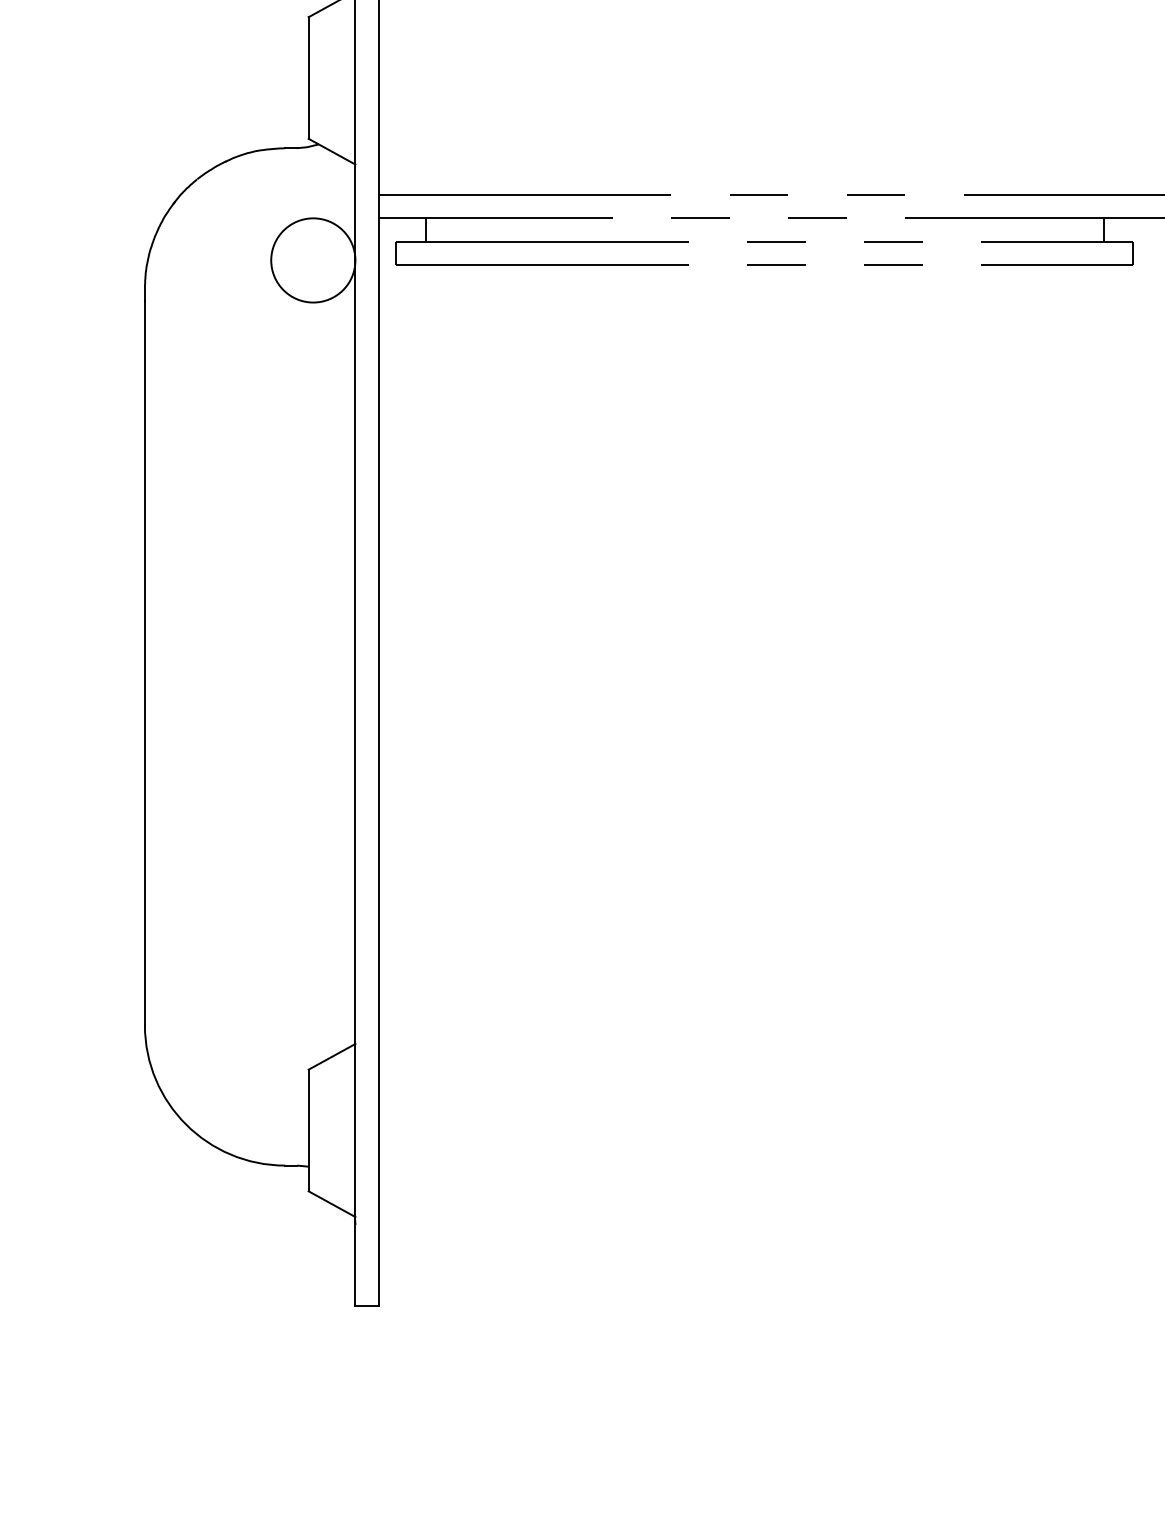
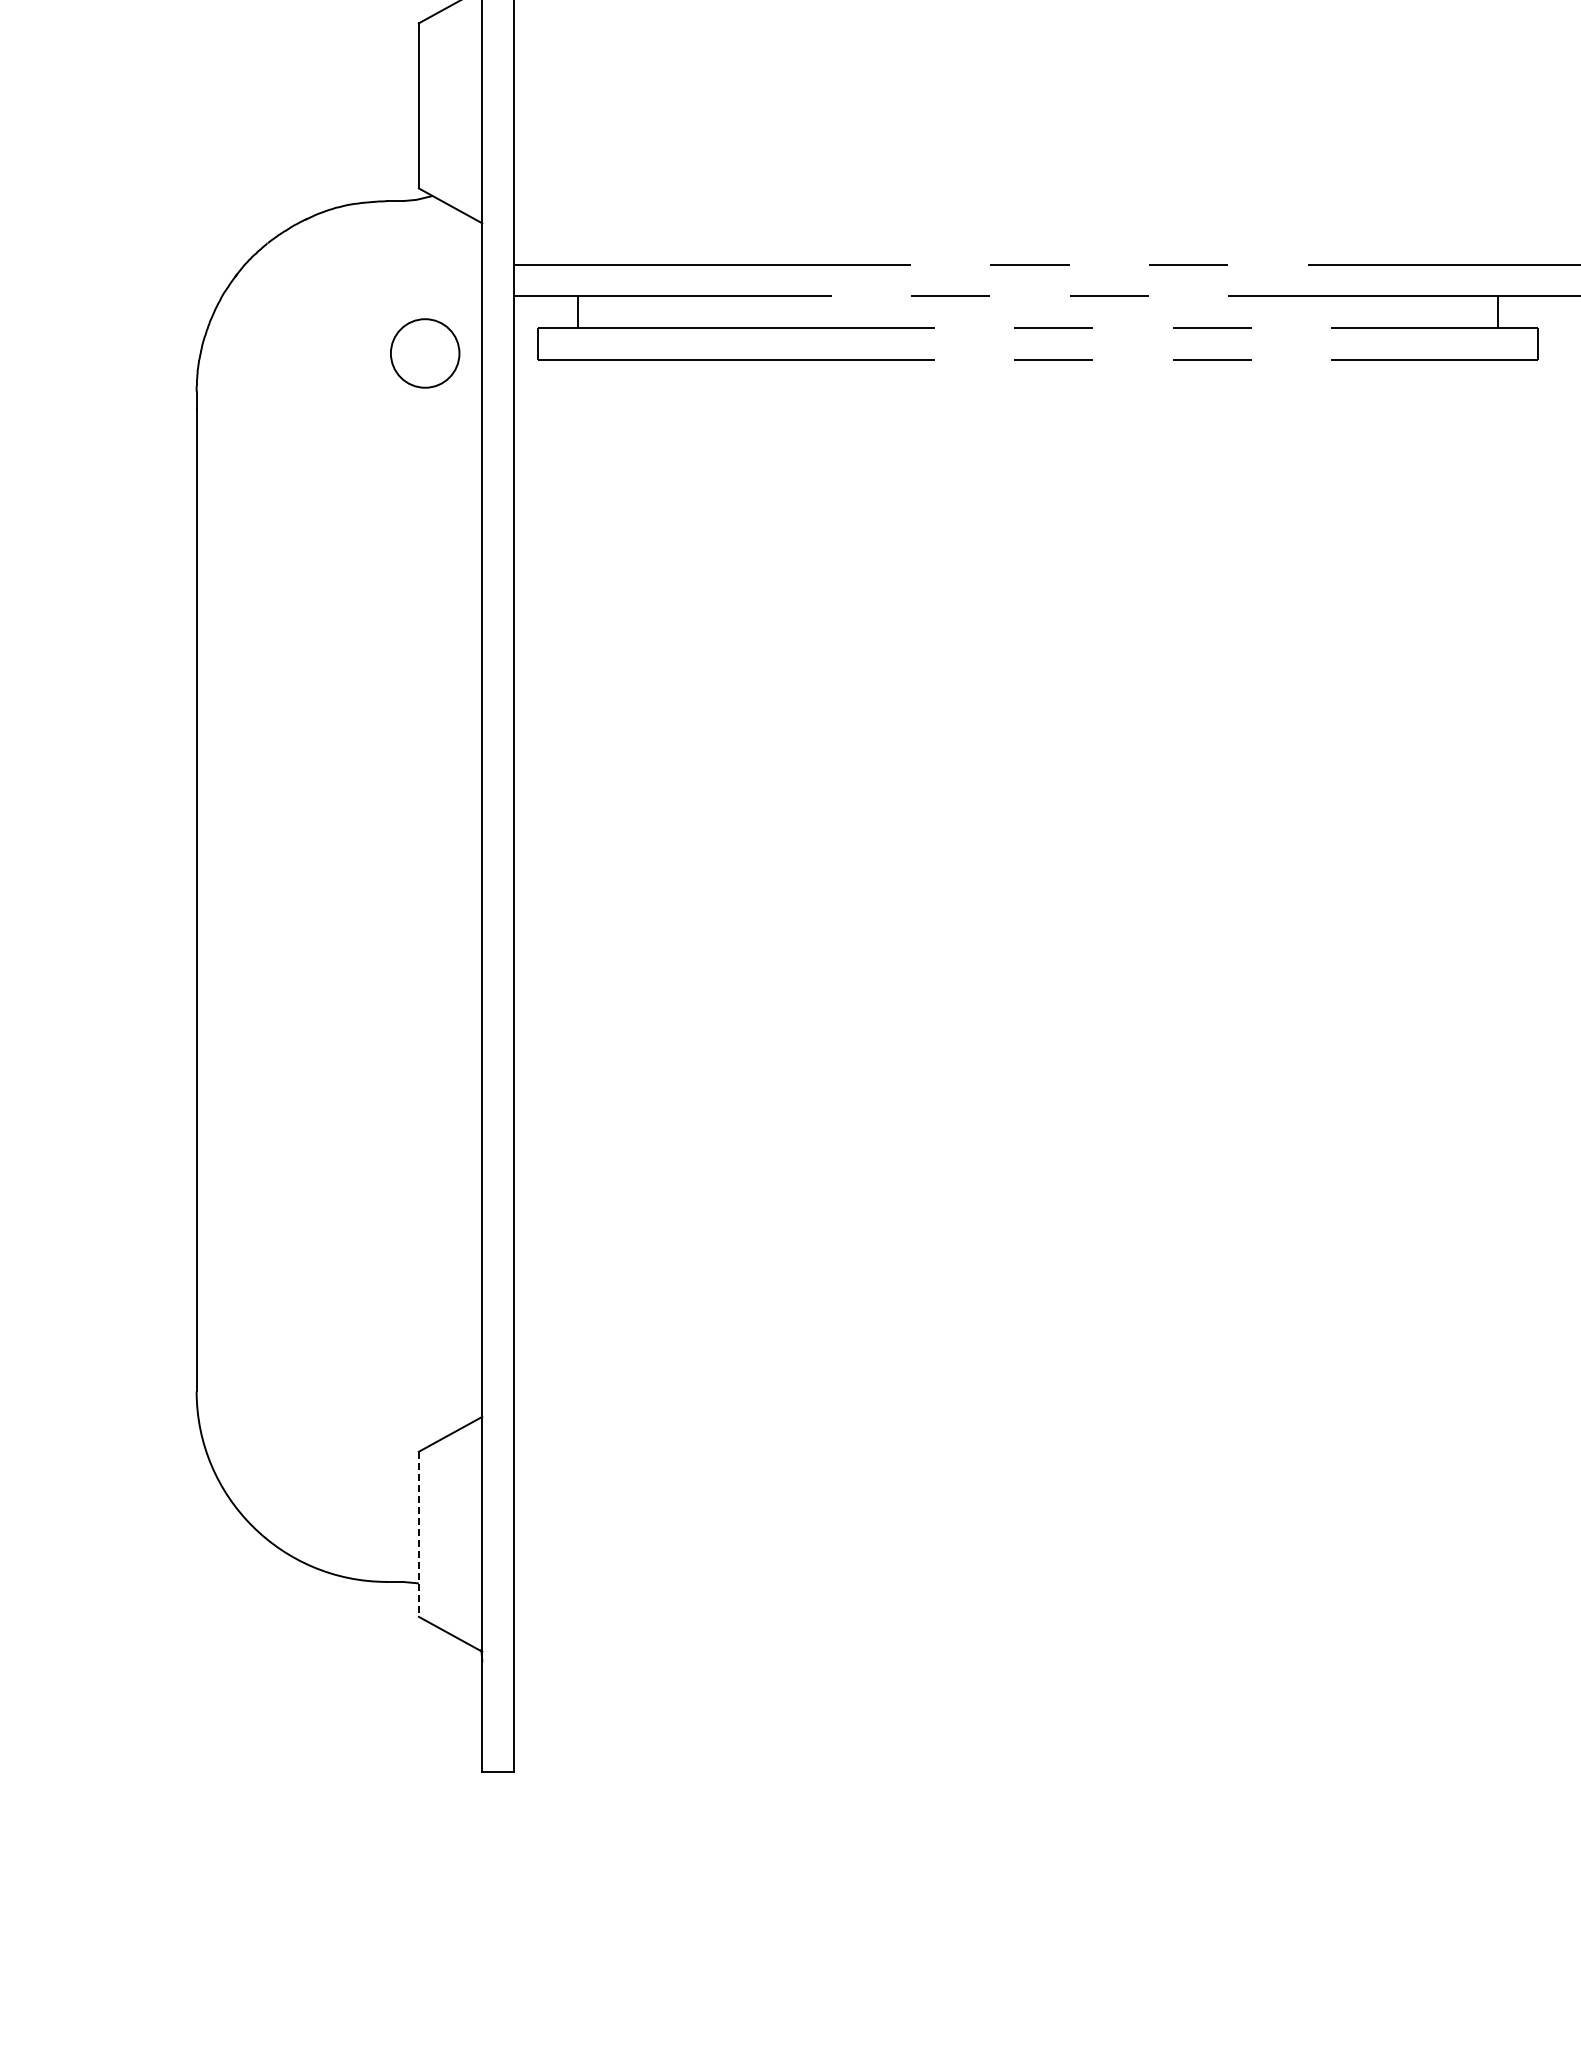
circle: (313, 260) -> (425, 353), size x0.6
line: (308, 1130) -> (418, 1534), solid -> dashed

